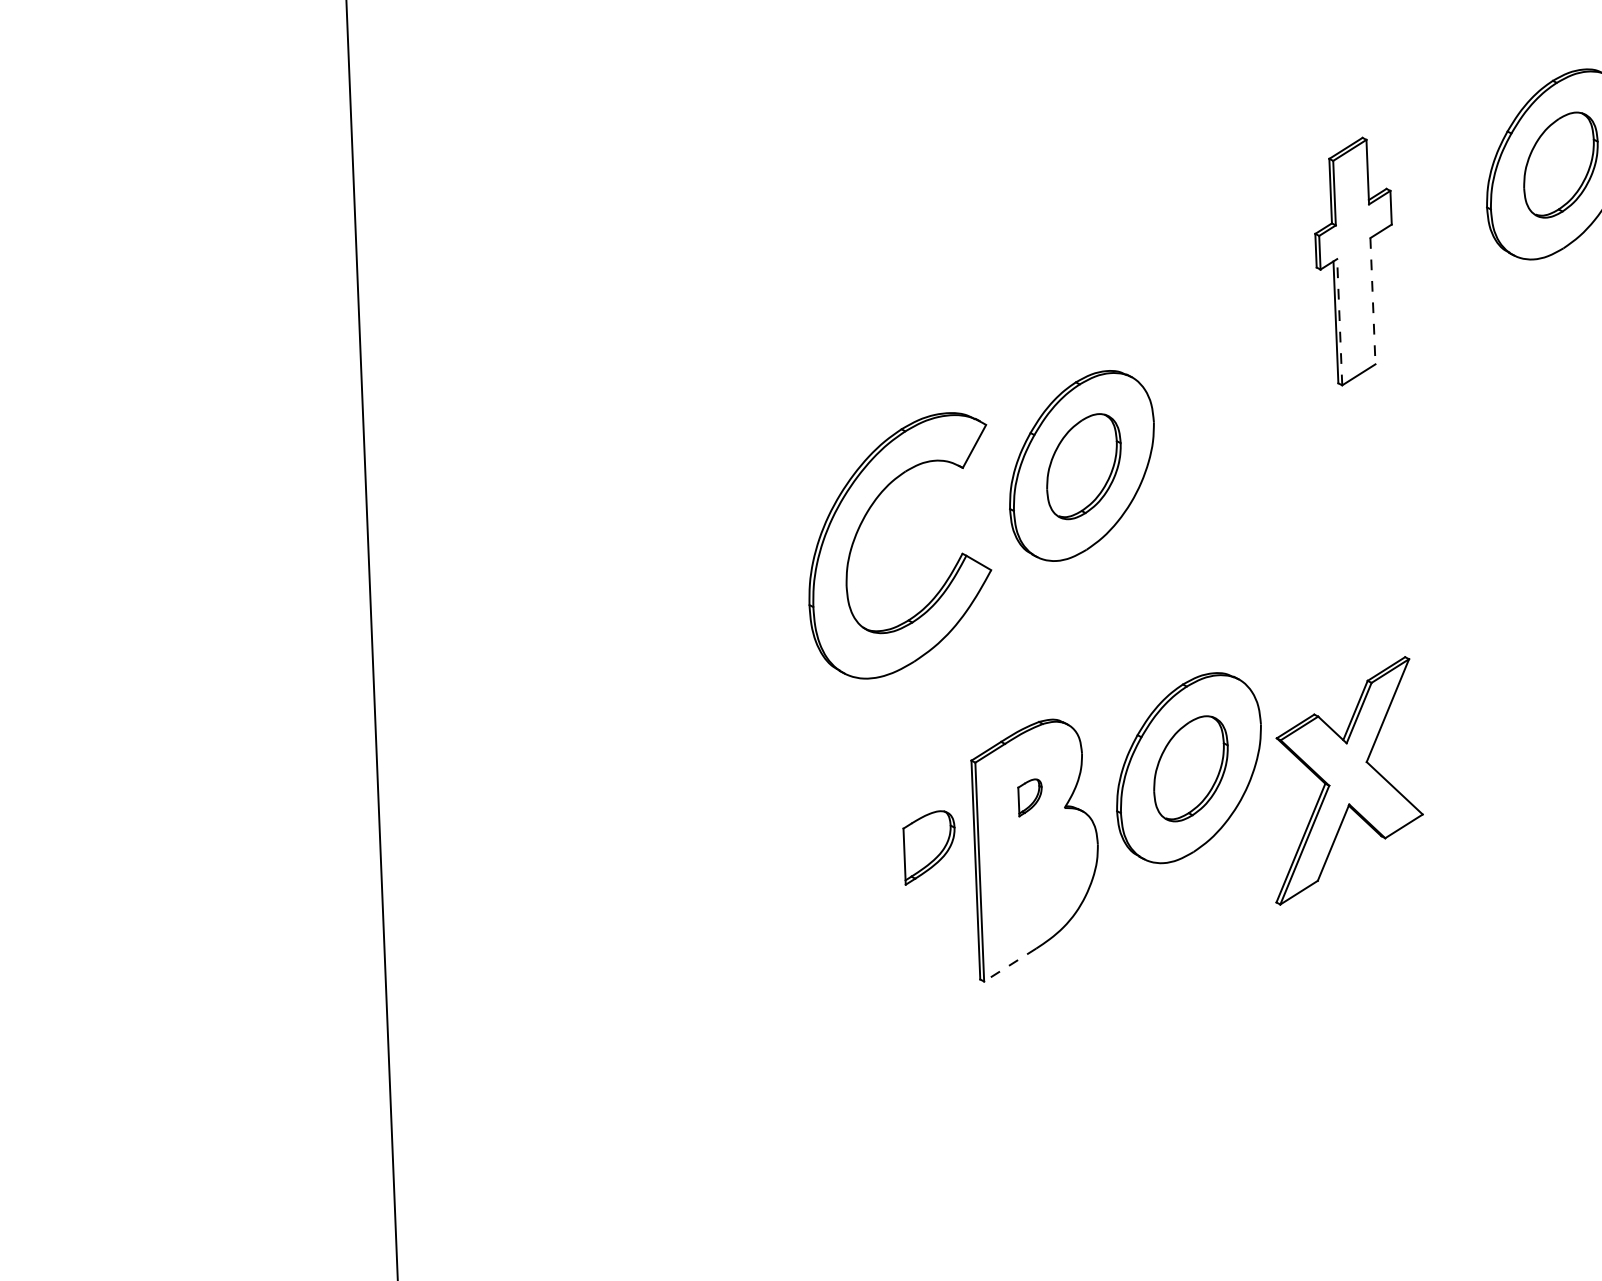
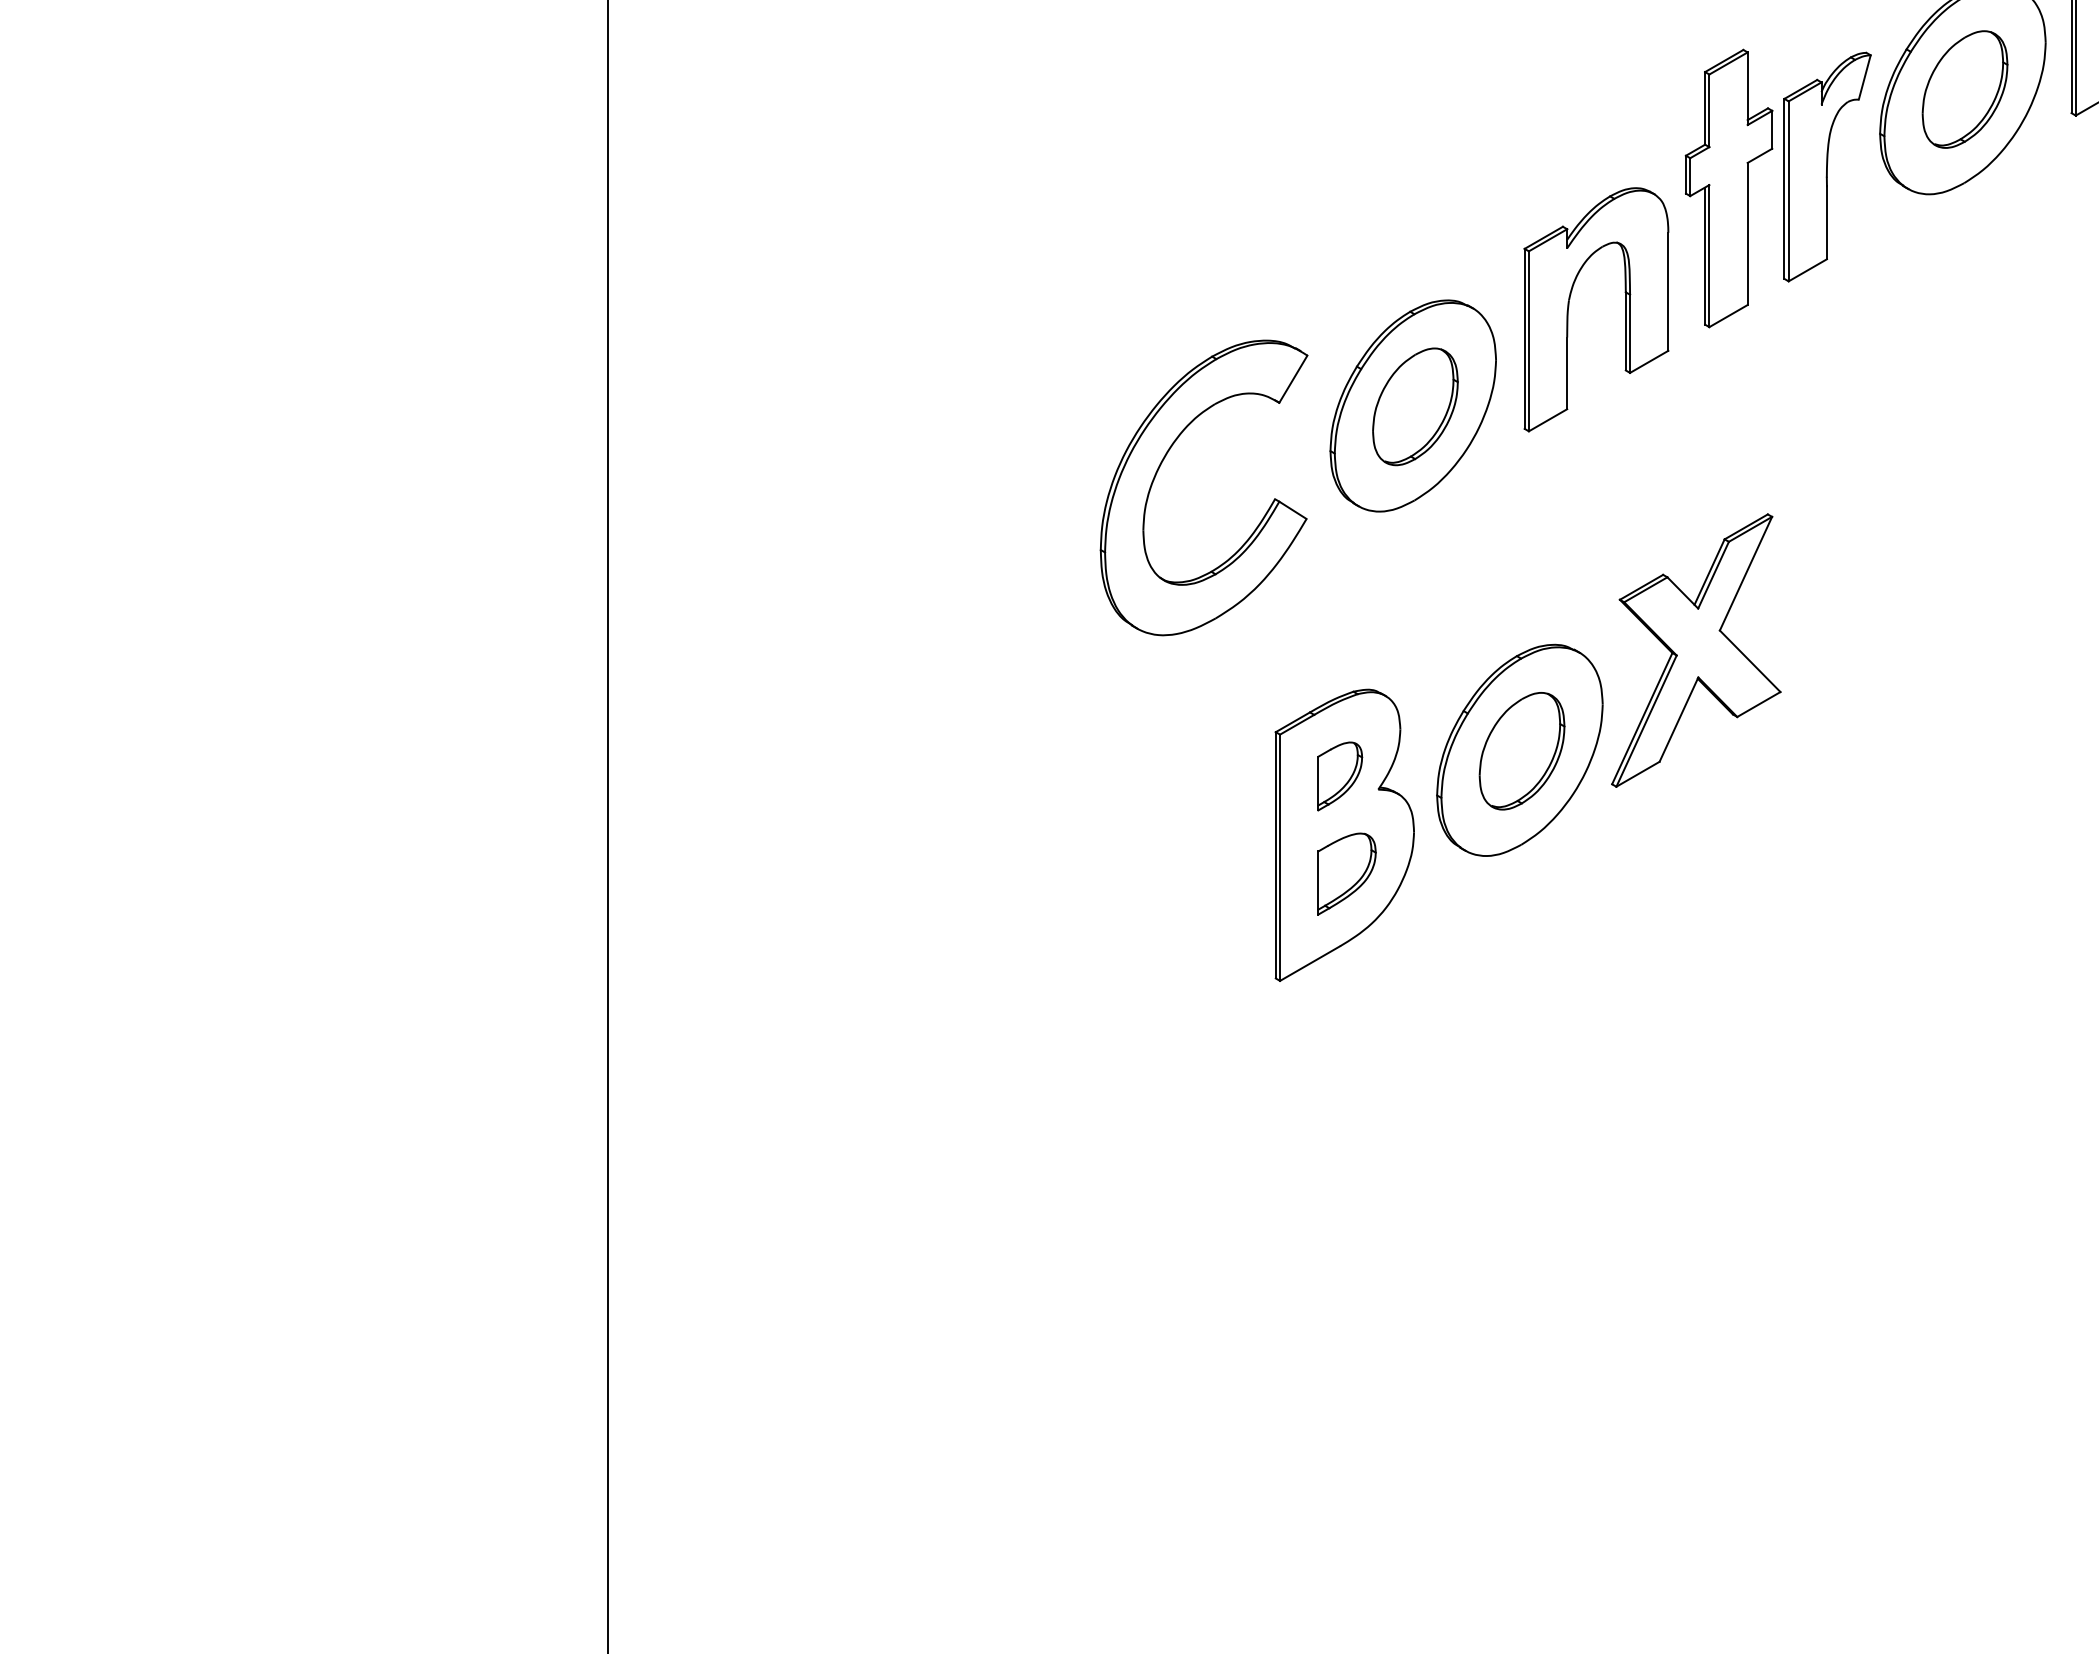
part: (1441, 238) -> (1827, 166), added
line: (1372, 301) -> (1747, 234), dashed -> solid
line: (1339, 321) -> (1709, 255), dashed -> solid
part: (1217, 371) -> (1569, 306), added
part: (1346, 780) -> (1696, 650), moved
part: (1030, 797) -> (1340, 776), size x1.67
part: (929, 847) -> (1346, 873), moved
line: (1010, 964) -> (1310, 963), dashed -> solid

